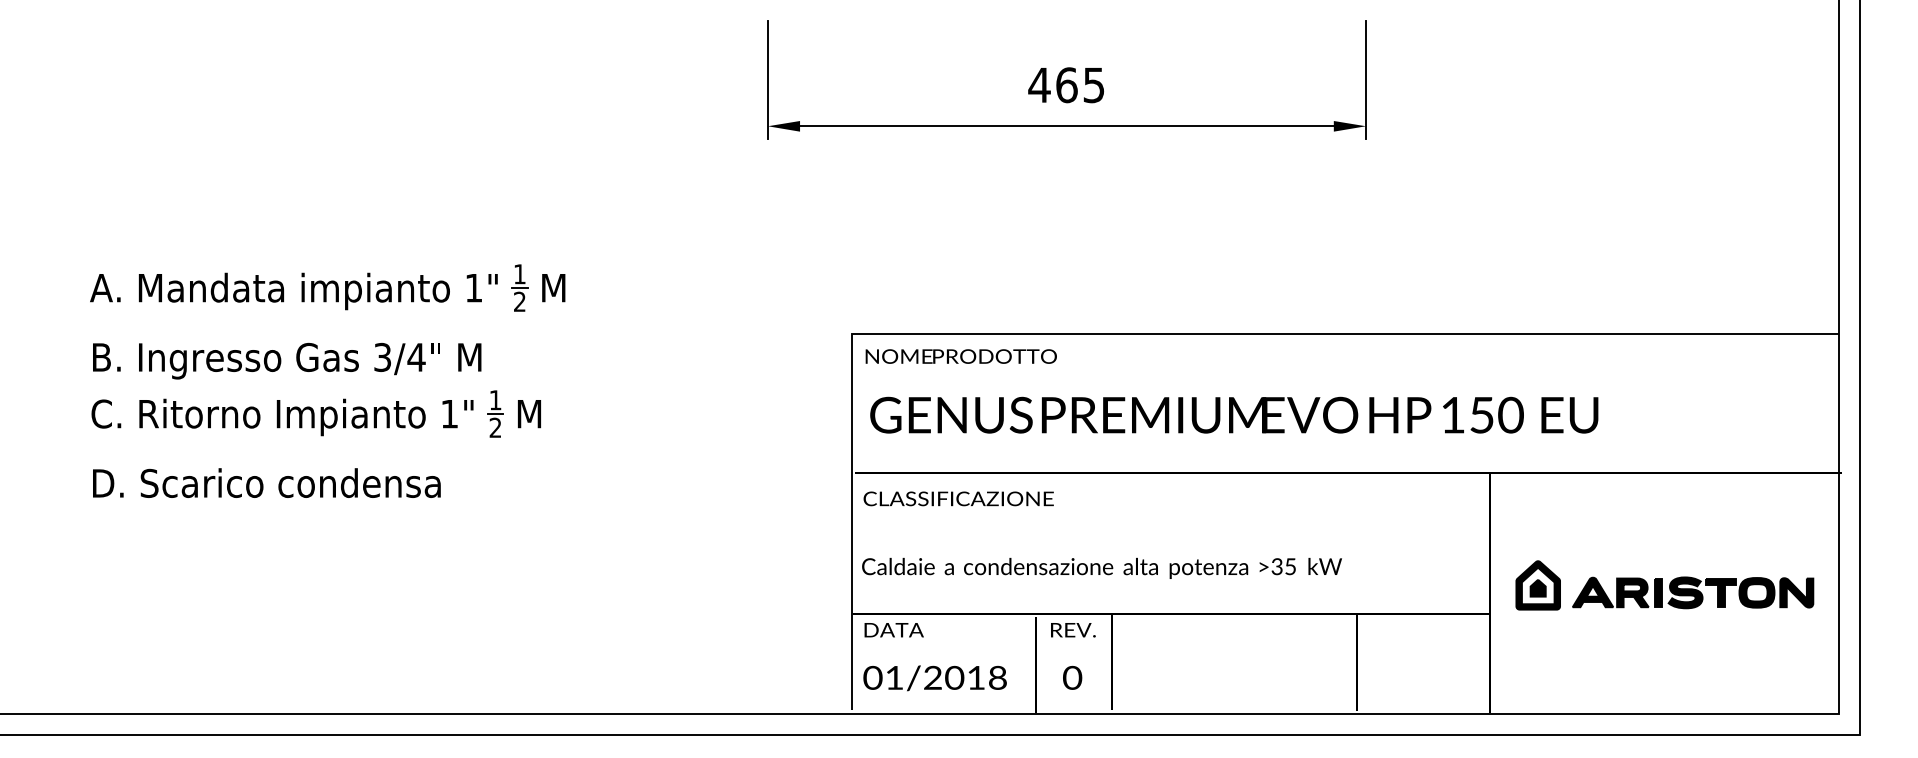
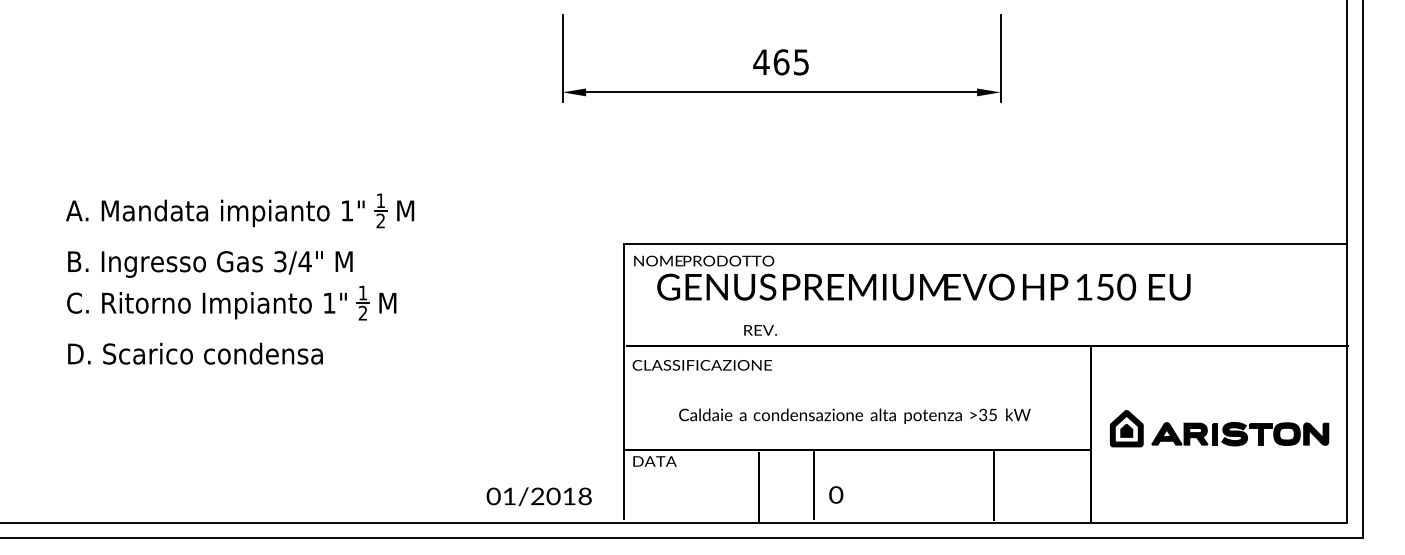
text: (1234, 414) -> (924, 286), moved
text: (1101, 567) -> (854, 415), moved
text: (1073, 630) -> (760, 330), moved
text: (1072, 677) -> (836, 494), moved
text: (934, 678) -> (538, 496), moved

